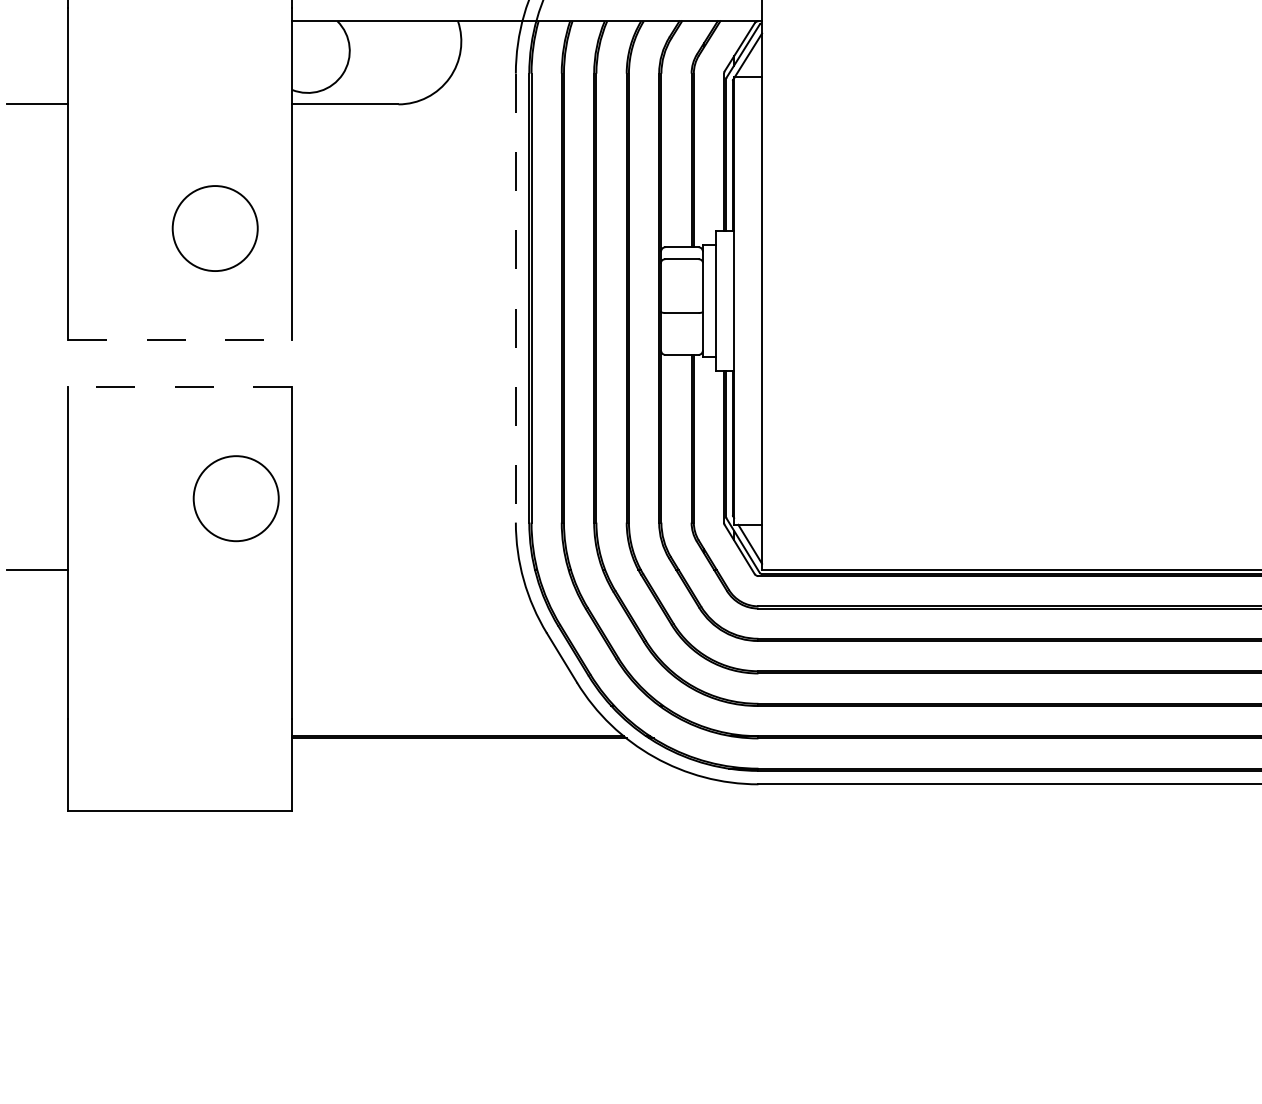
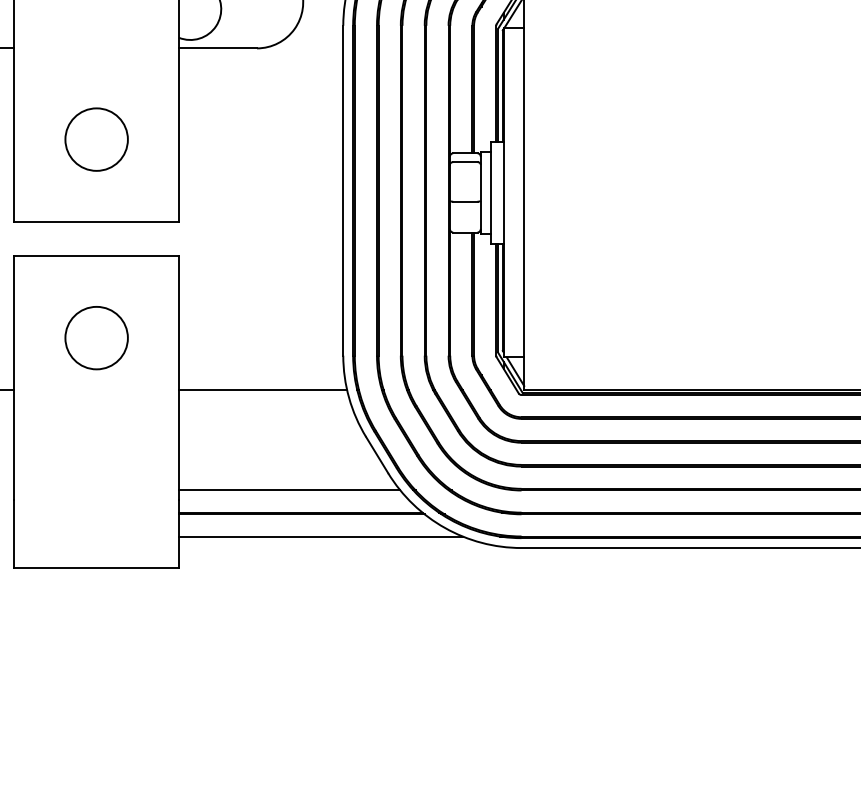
circle: (214, 228) -> (96, 139), moved
line: (515, 298) -> (343, 191), dashed -> solid
line: (180, 340) -> (96, 221), dashed -> solid
line: (180, 386) -> (96, 255), dashed -> solid
circle: (235, 498) -> (96, 337), moved
line: (406, 569) -> (262, 390), added
line: (442, 706) -> (289, 490), added
line: (485, 768) -> (320, 536), added

